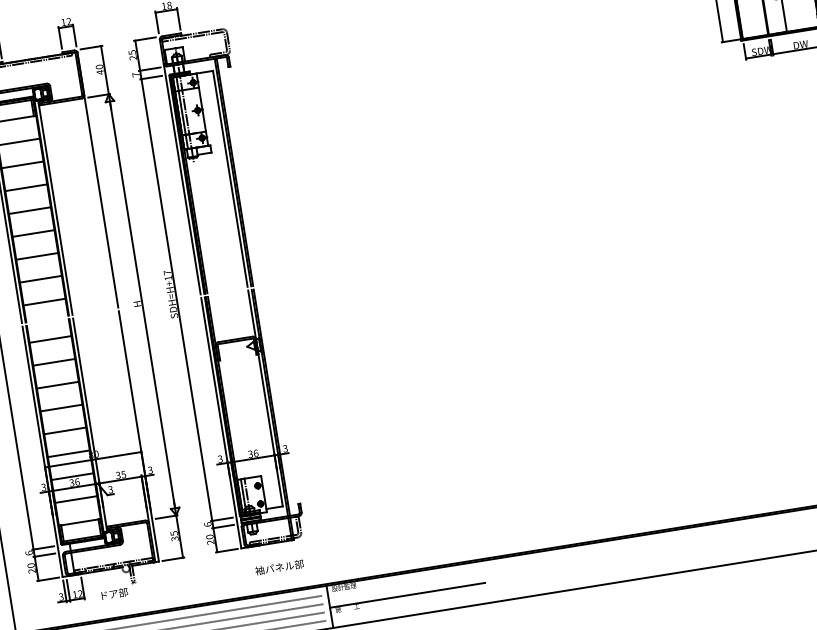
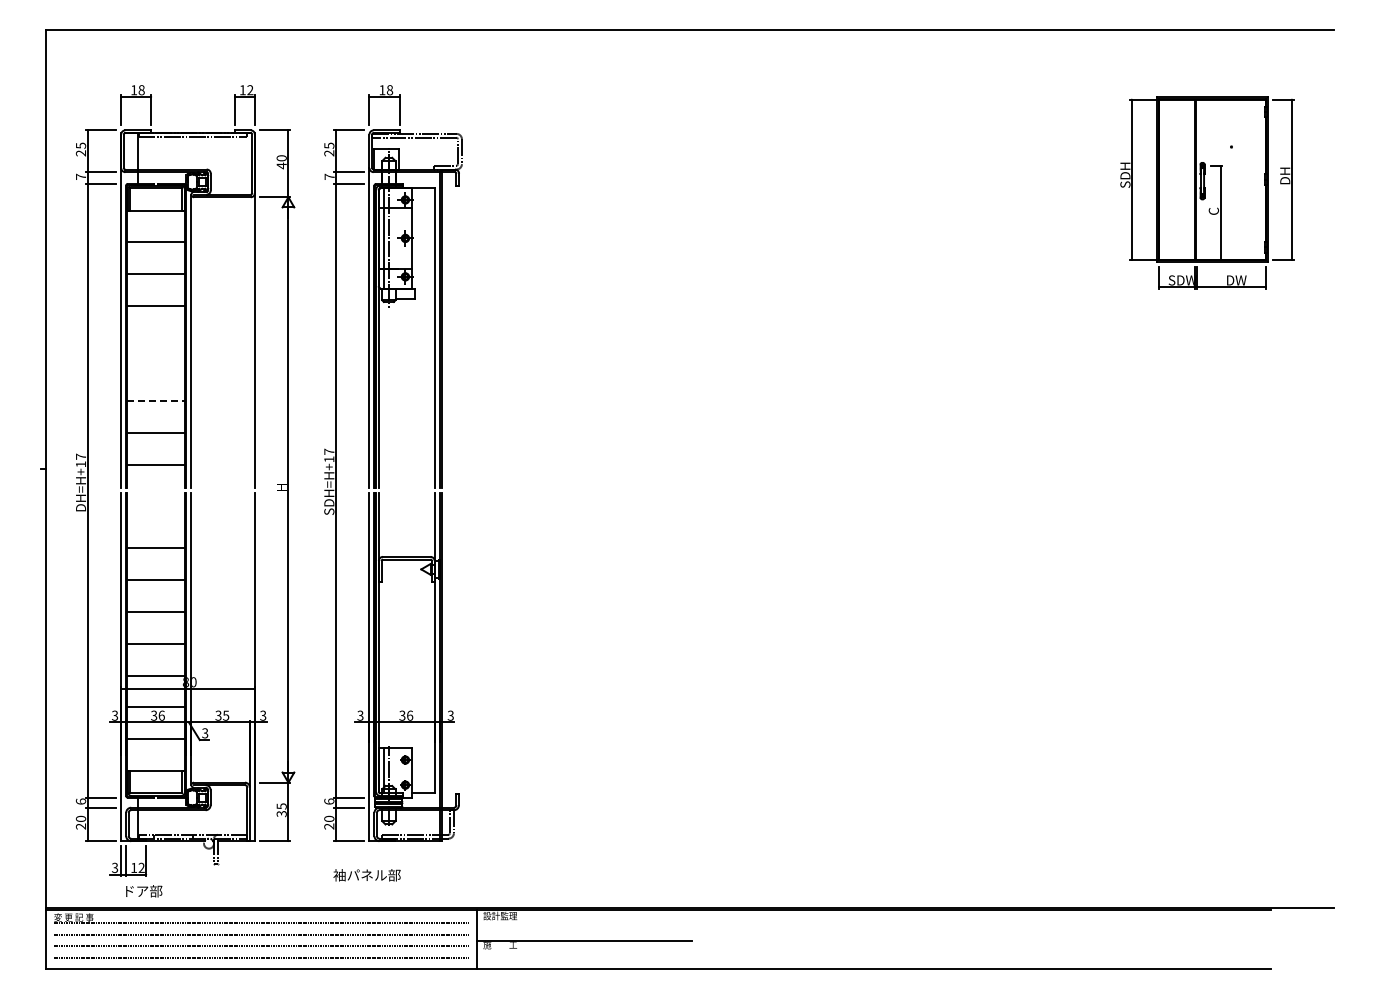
line: (30, 210) -> (156, 337), removed
line: (33, 233) -> (156, 369), removed
line: (37, 256) -> (156, 401), solid -> dashed
line: (50, 339) -> (156, 516), removed
text: (279, 567) -> (366, 875), moved
text: (115, 593) -> (144, 891), moved

